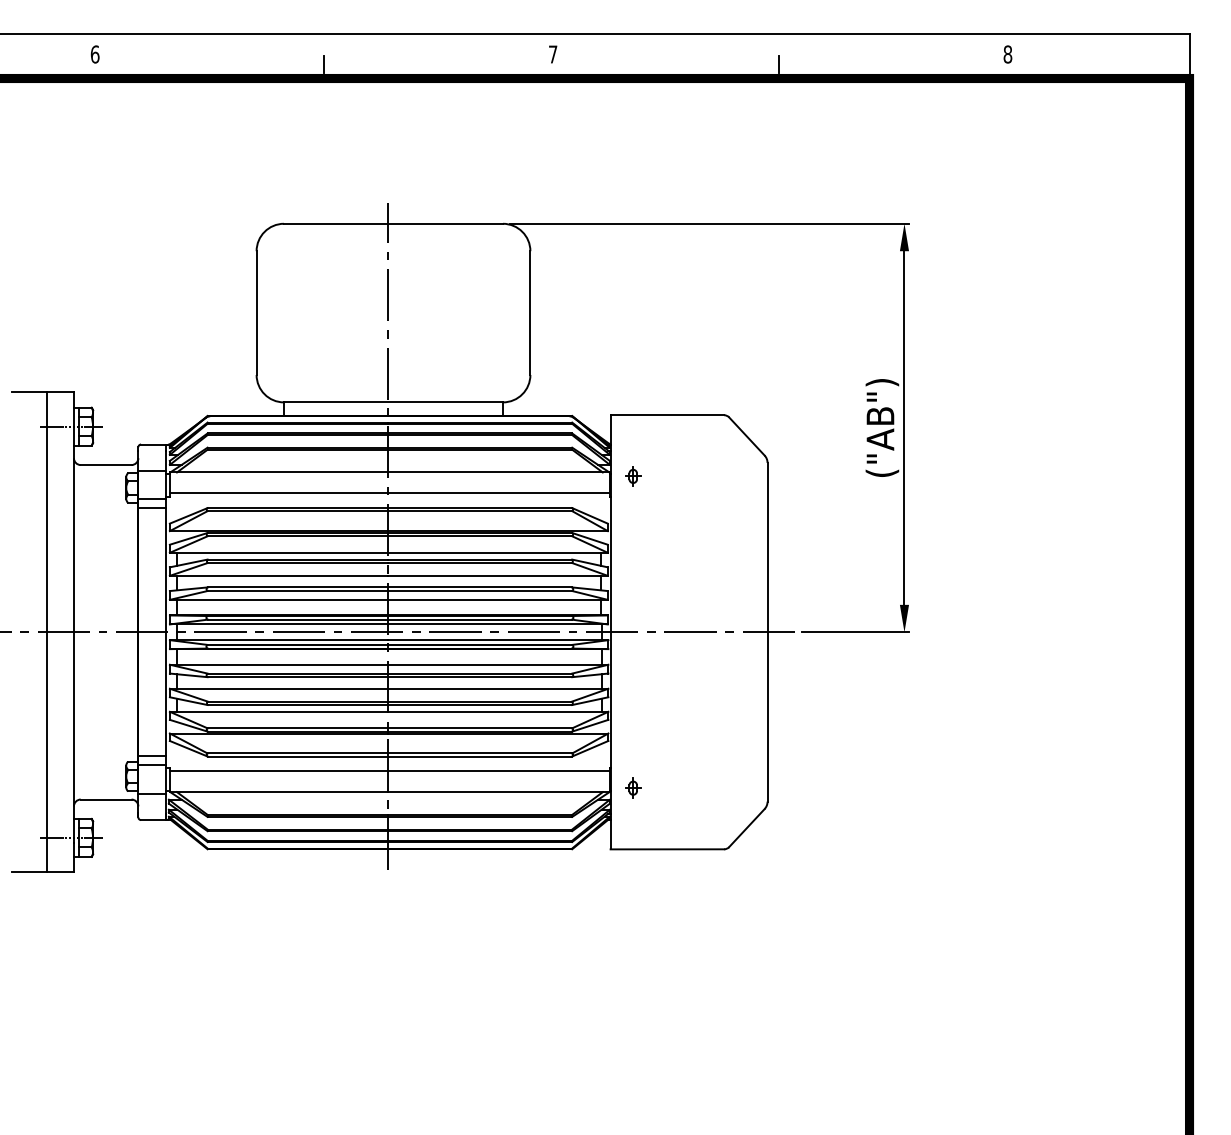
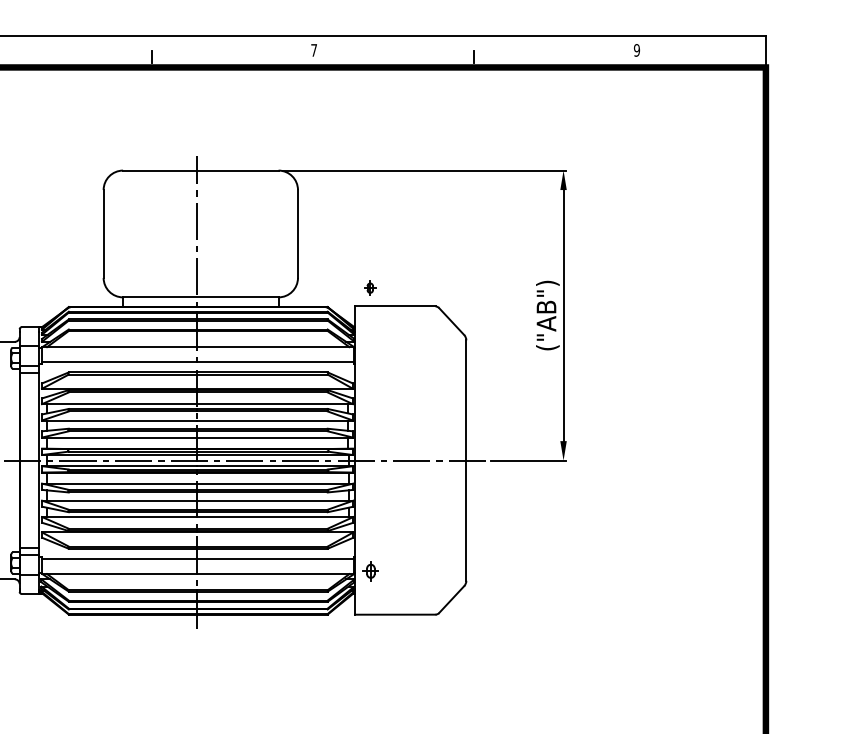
text: (1007, 54) -> (636, 50), 8 -> 9
part: (633, 476) -> (370, 288), moved
part: (633, 787) -> (371, 570), size x1.4

